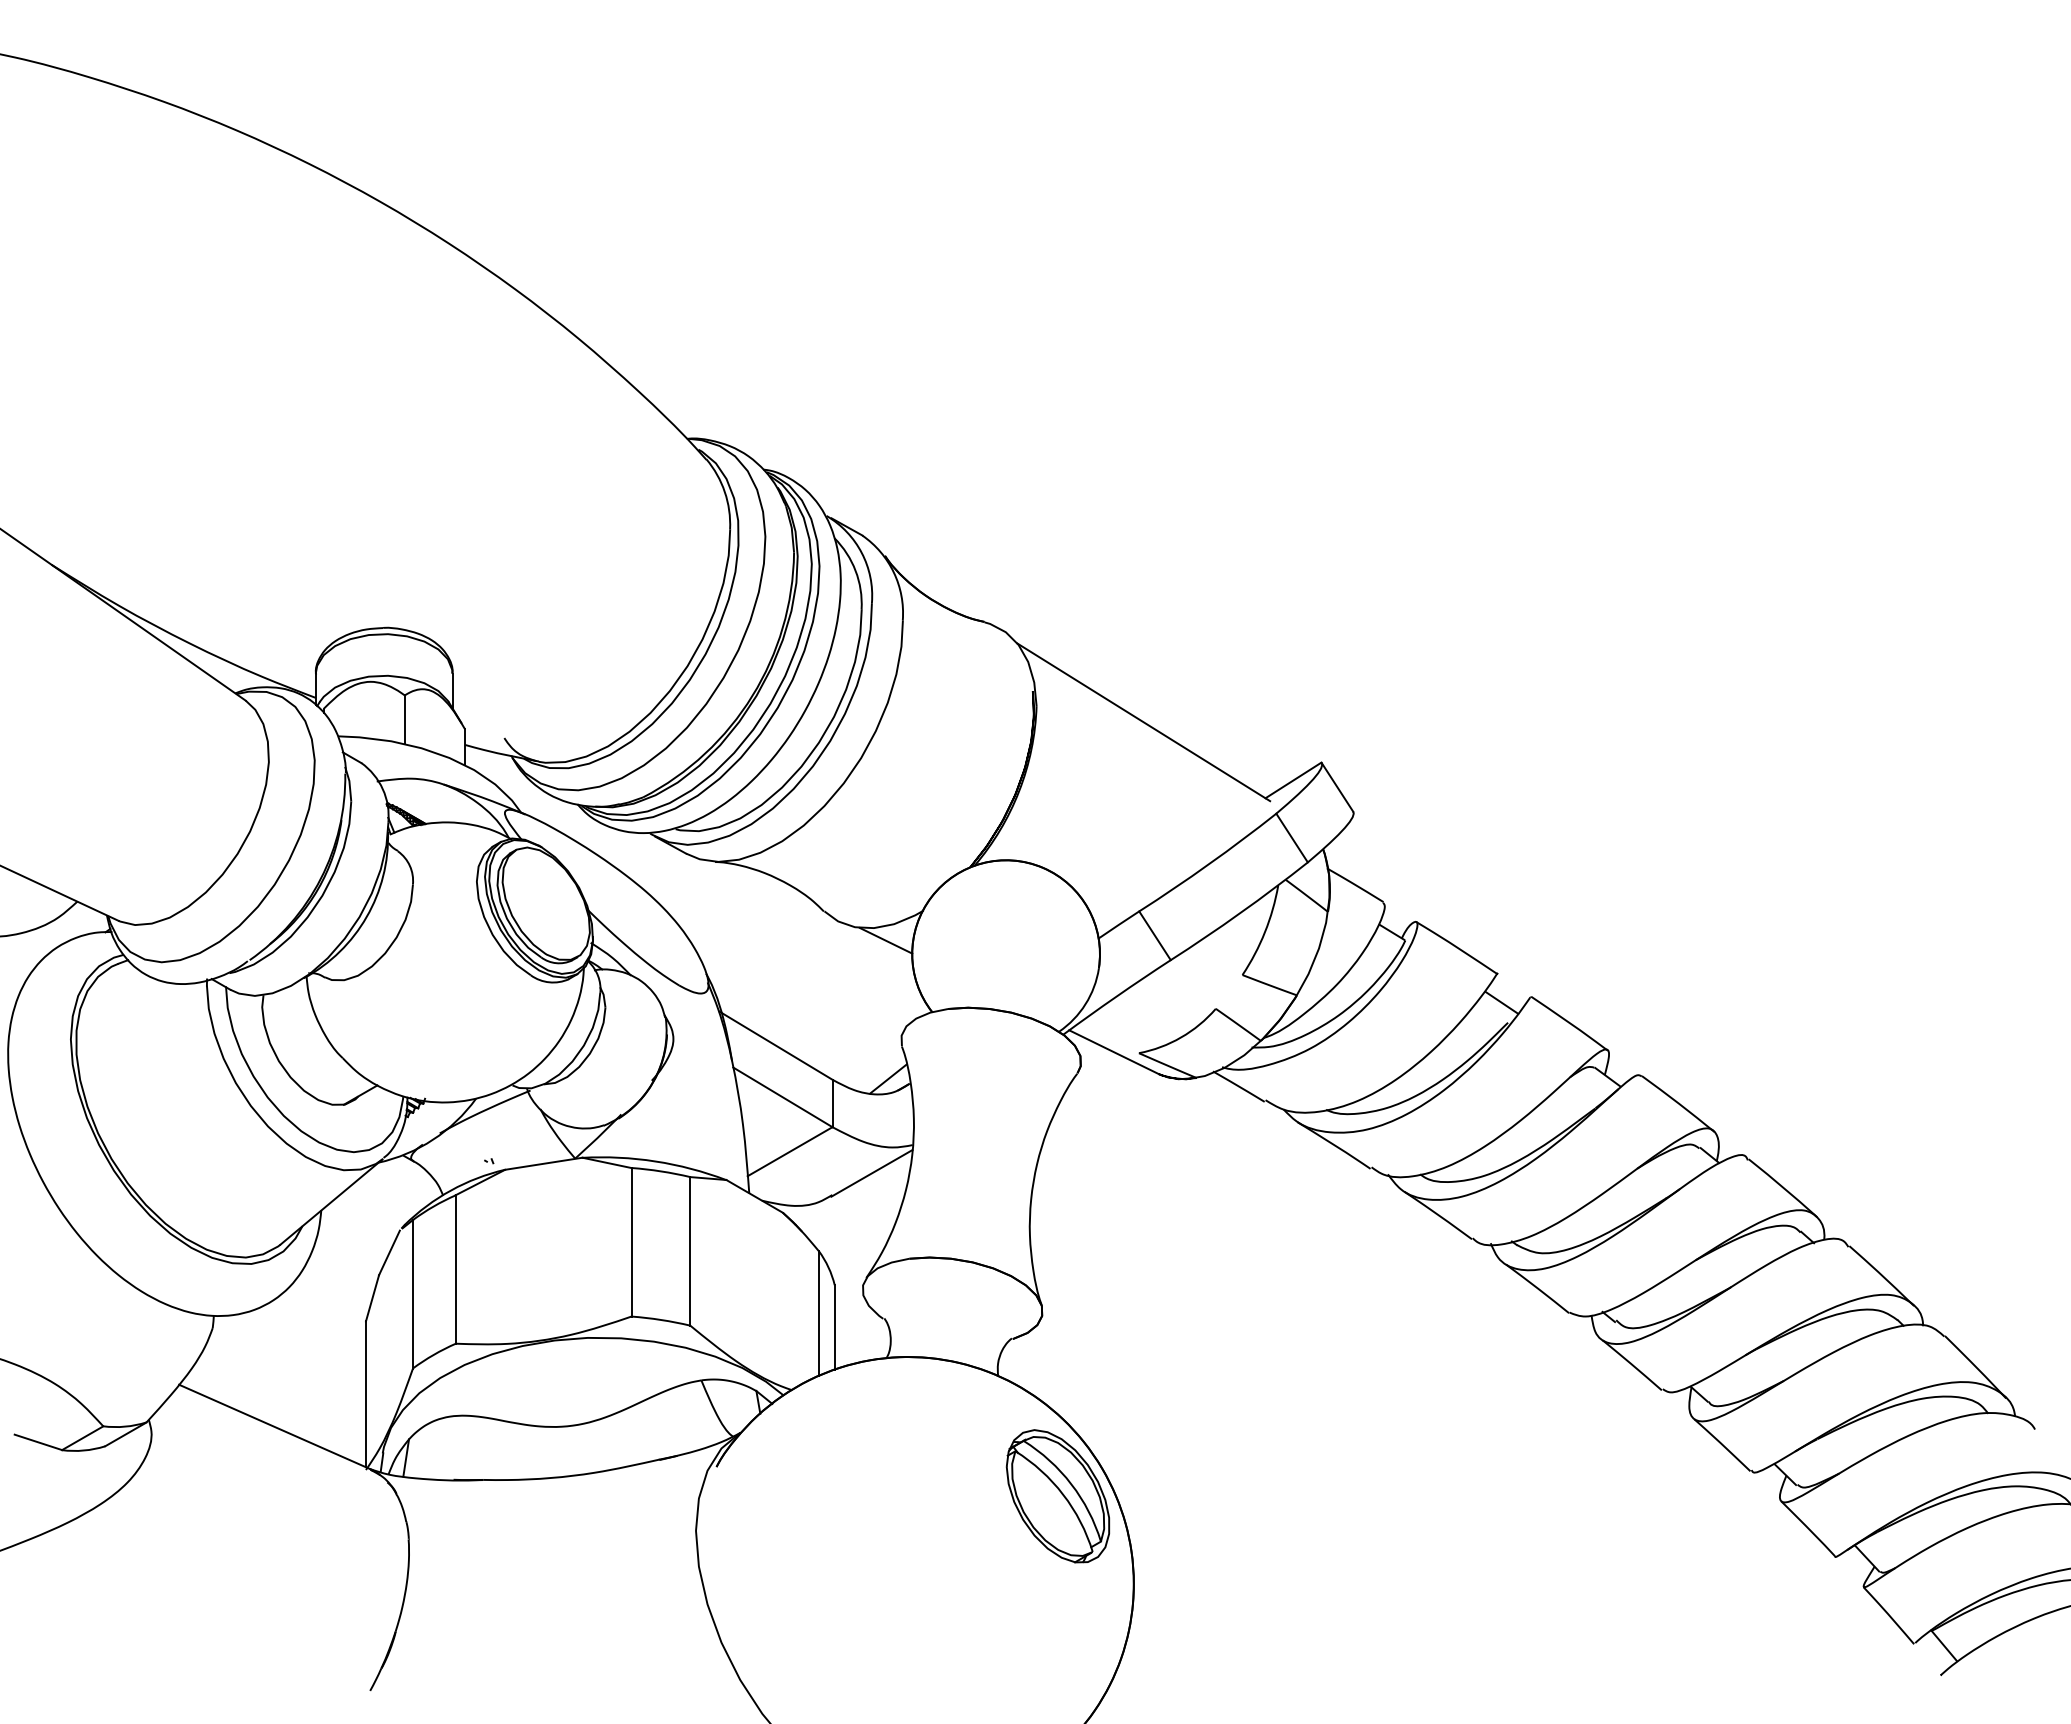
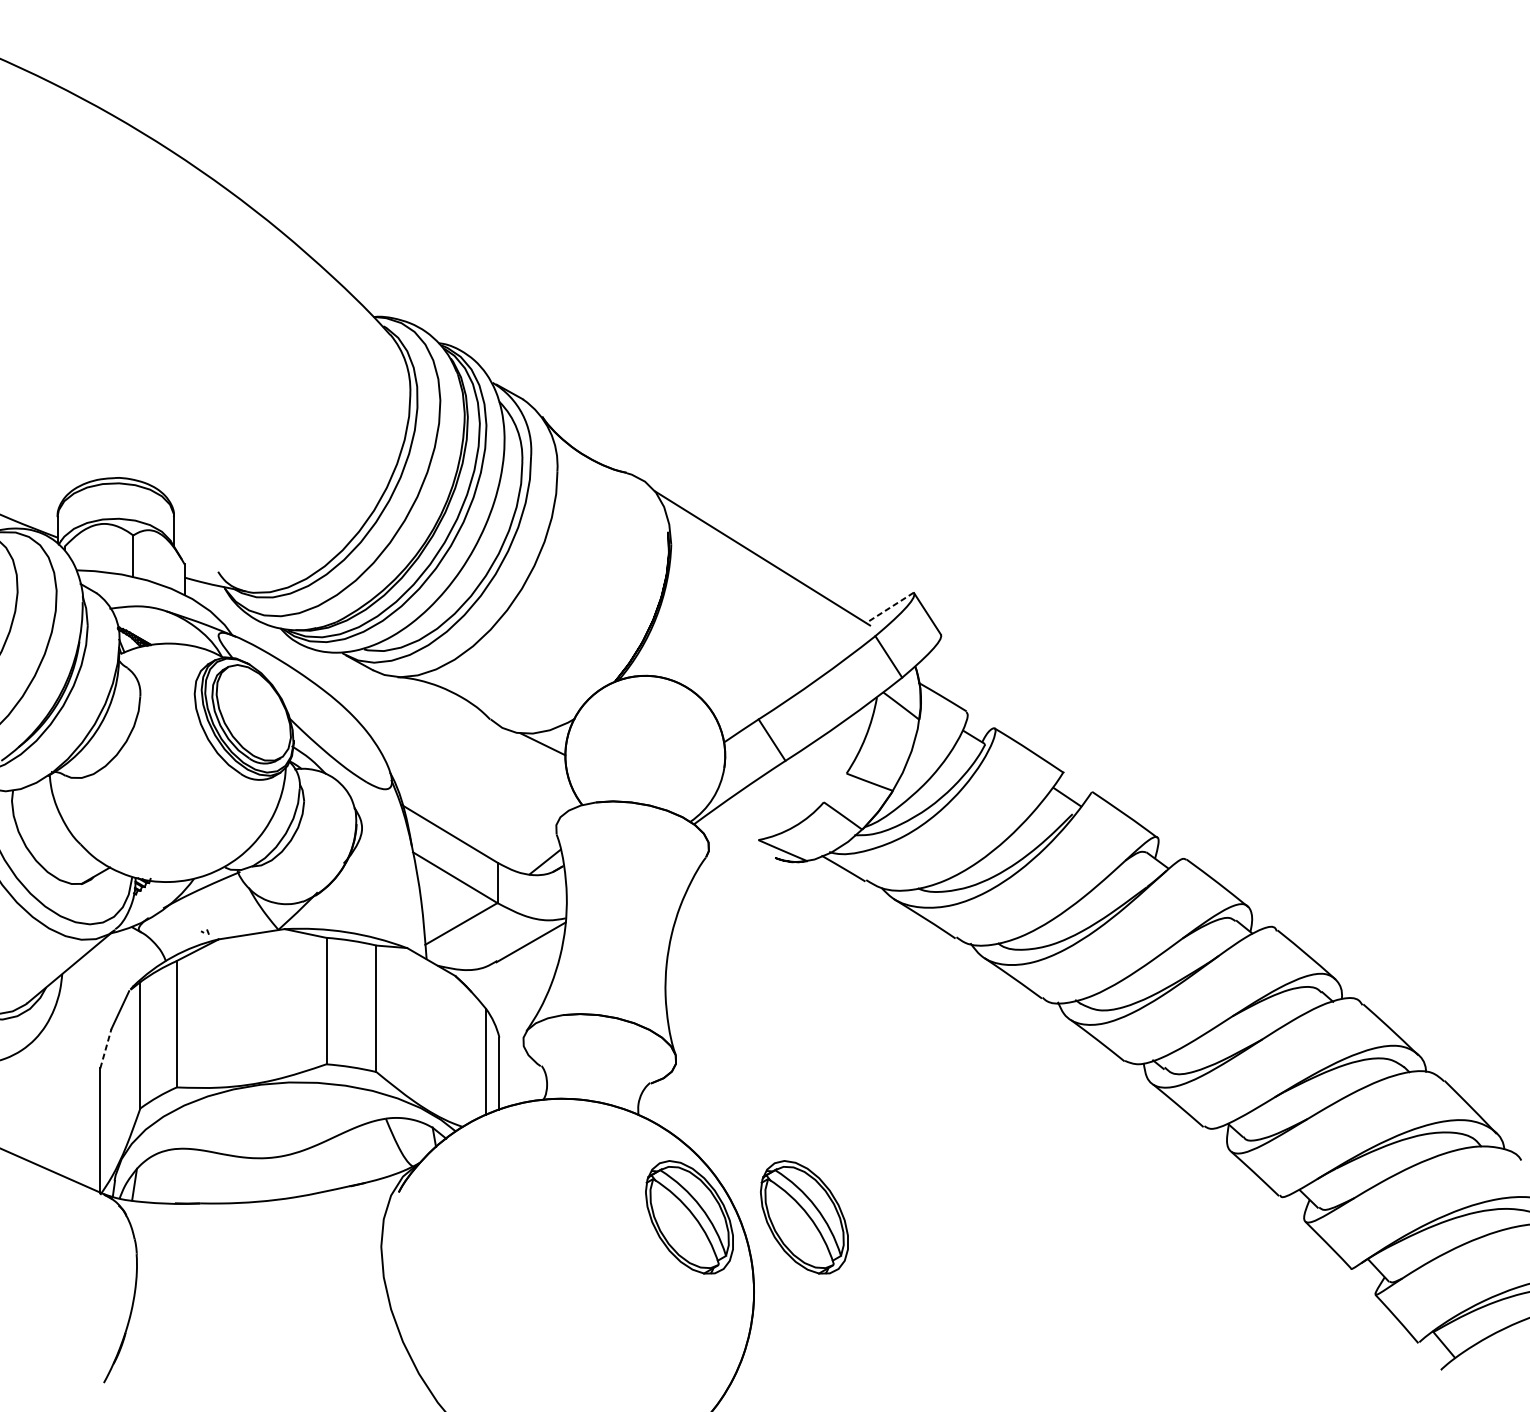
line: (1293, 780) -> (890, 607), solid -> dashed
line: (1113, 1052) -> (736, 839), removed
line: (372, 1297) -> (105, 1048), solid -> dashed
part: (1192, 1496) -> (804, 1217), added

